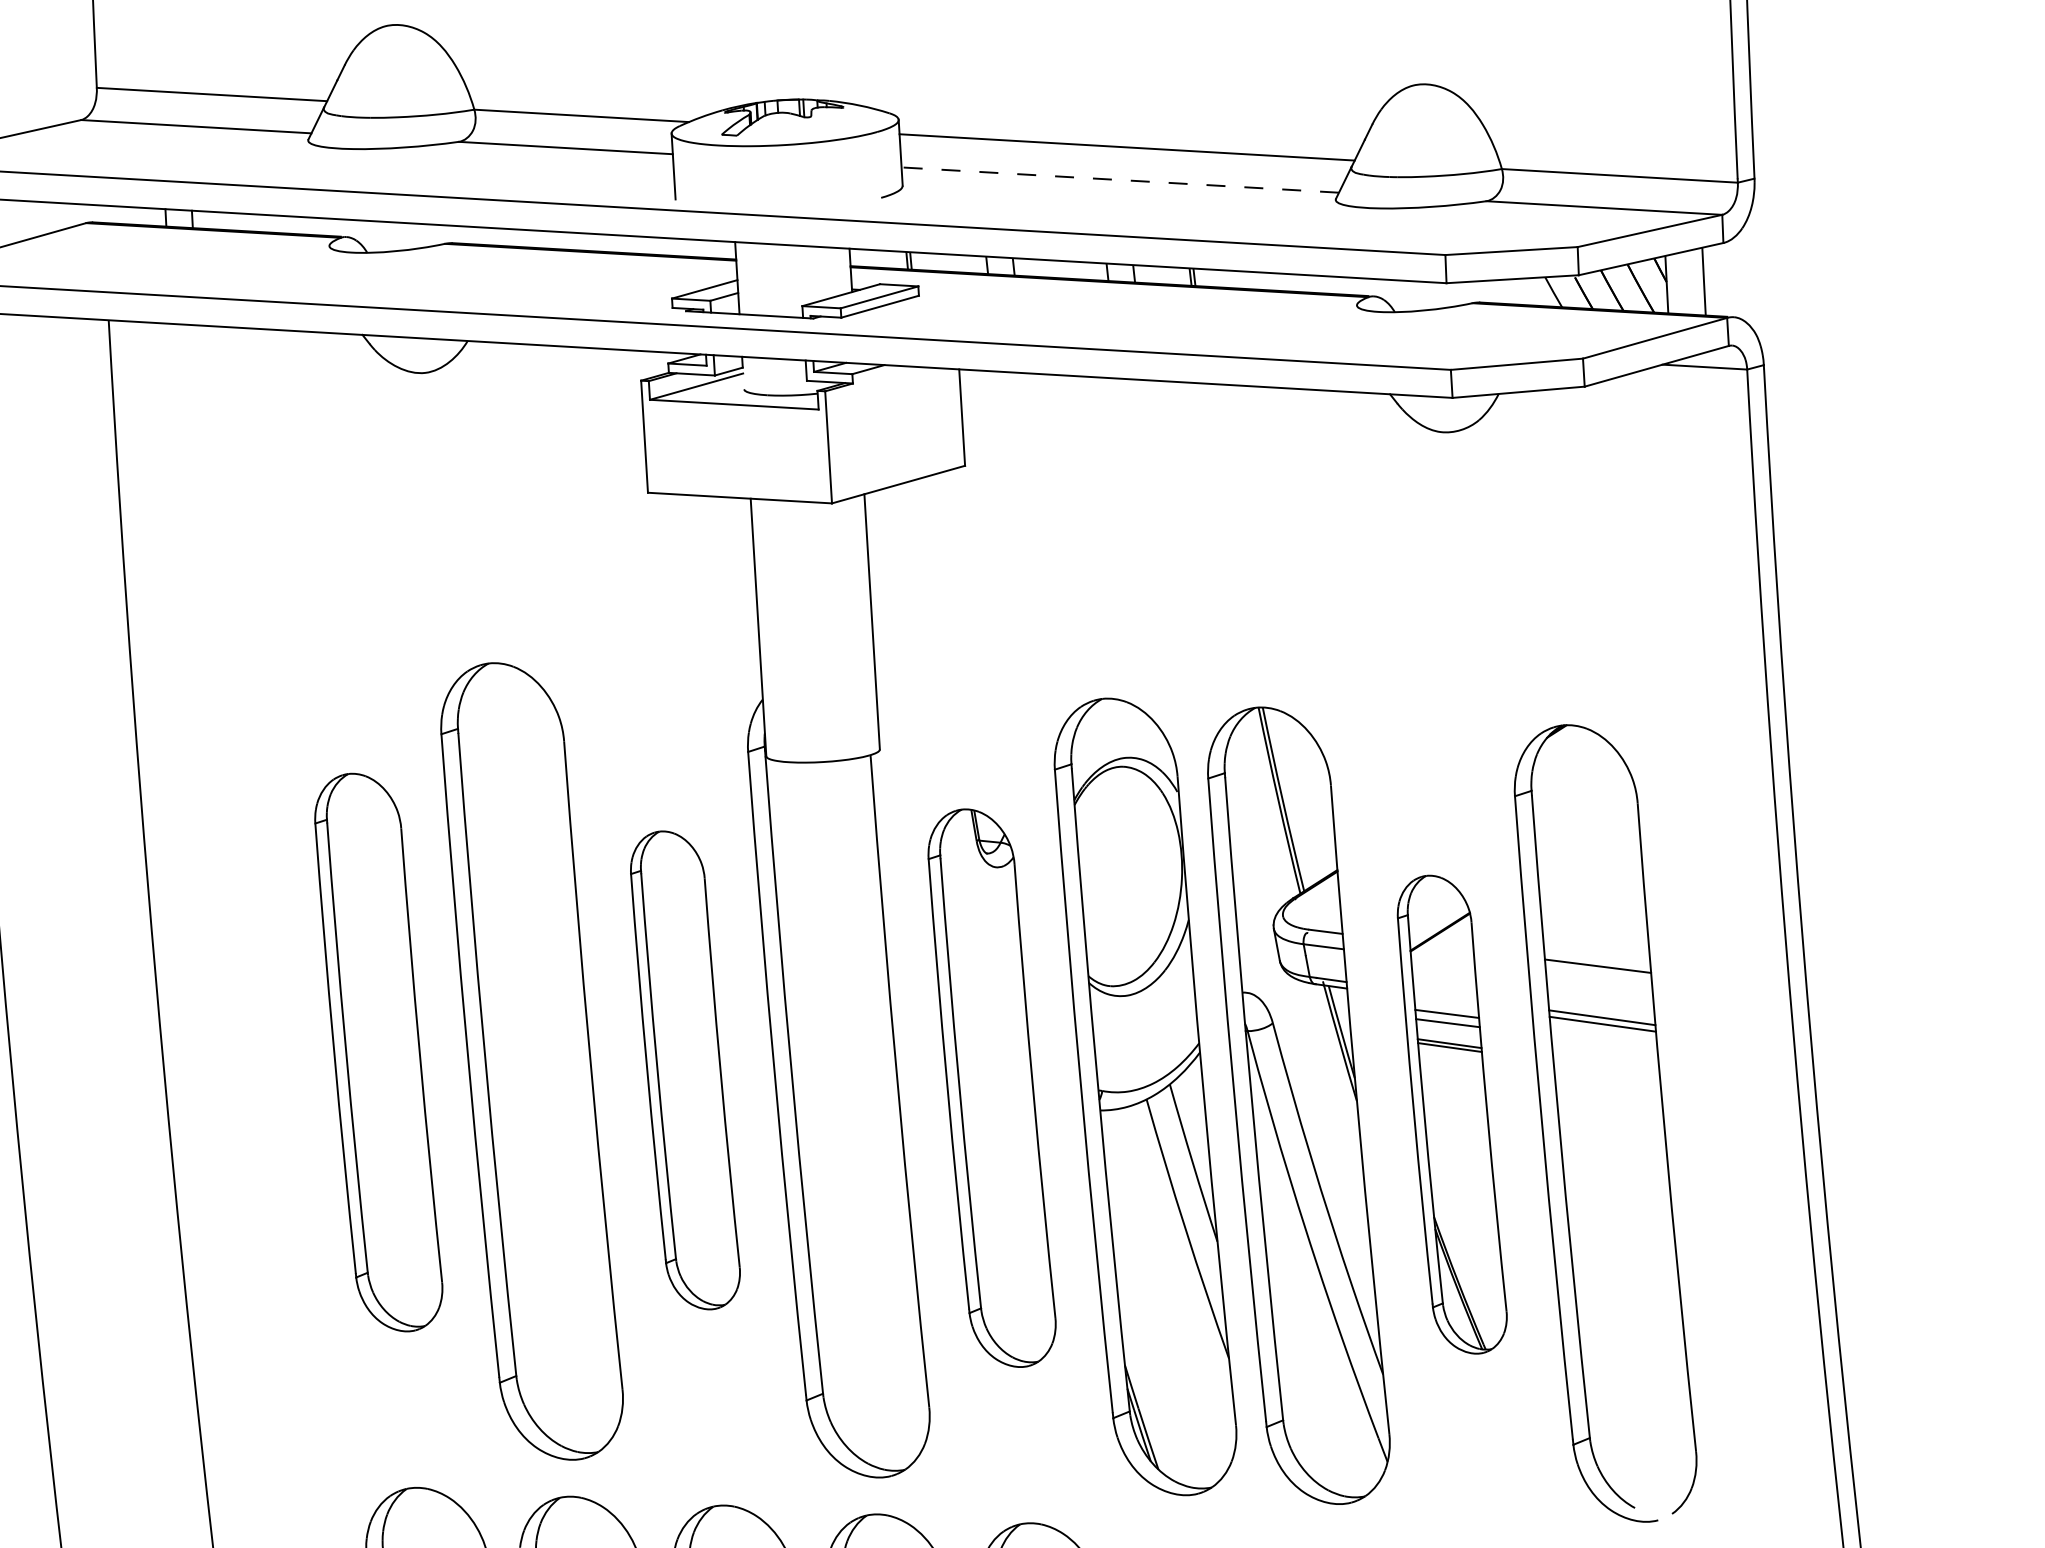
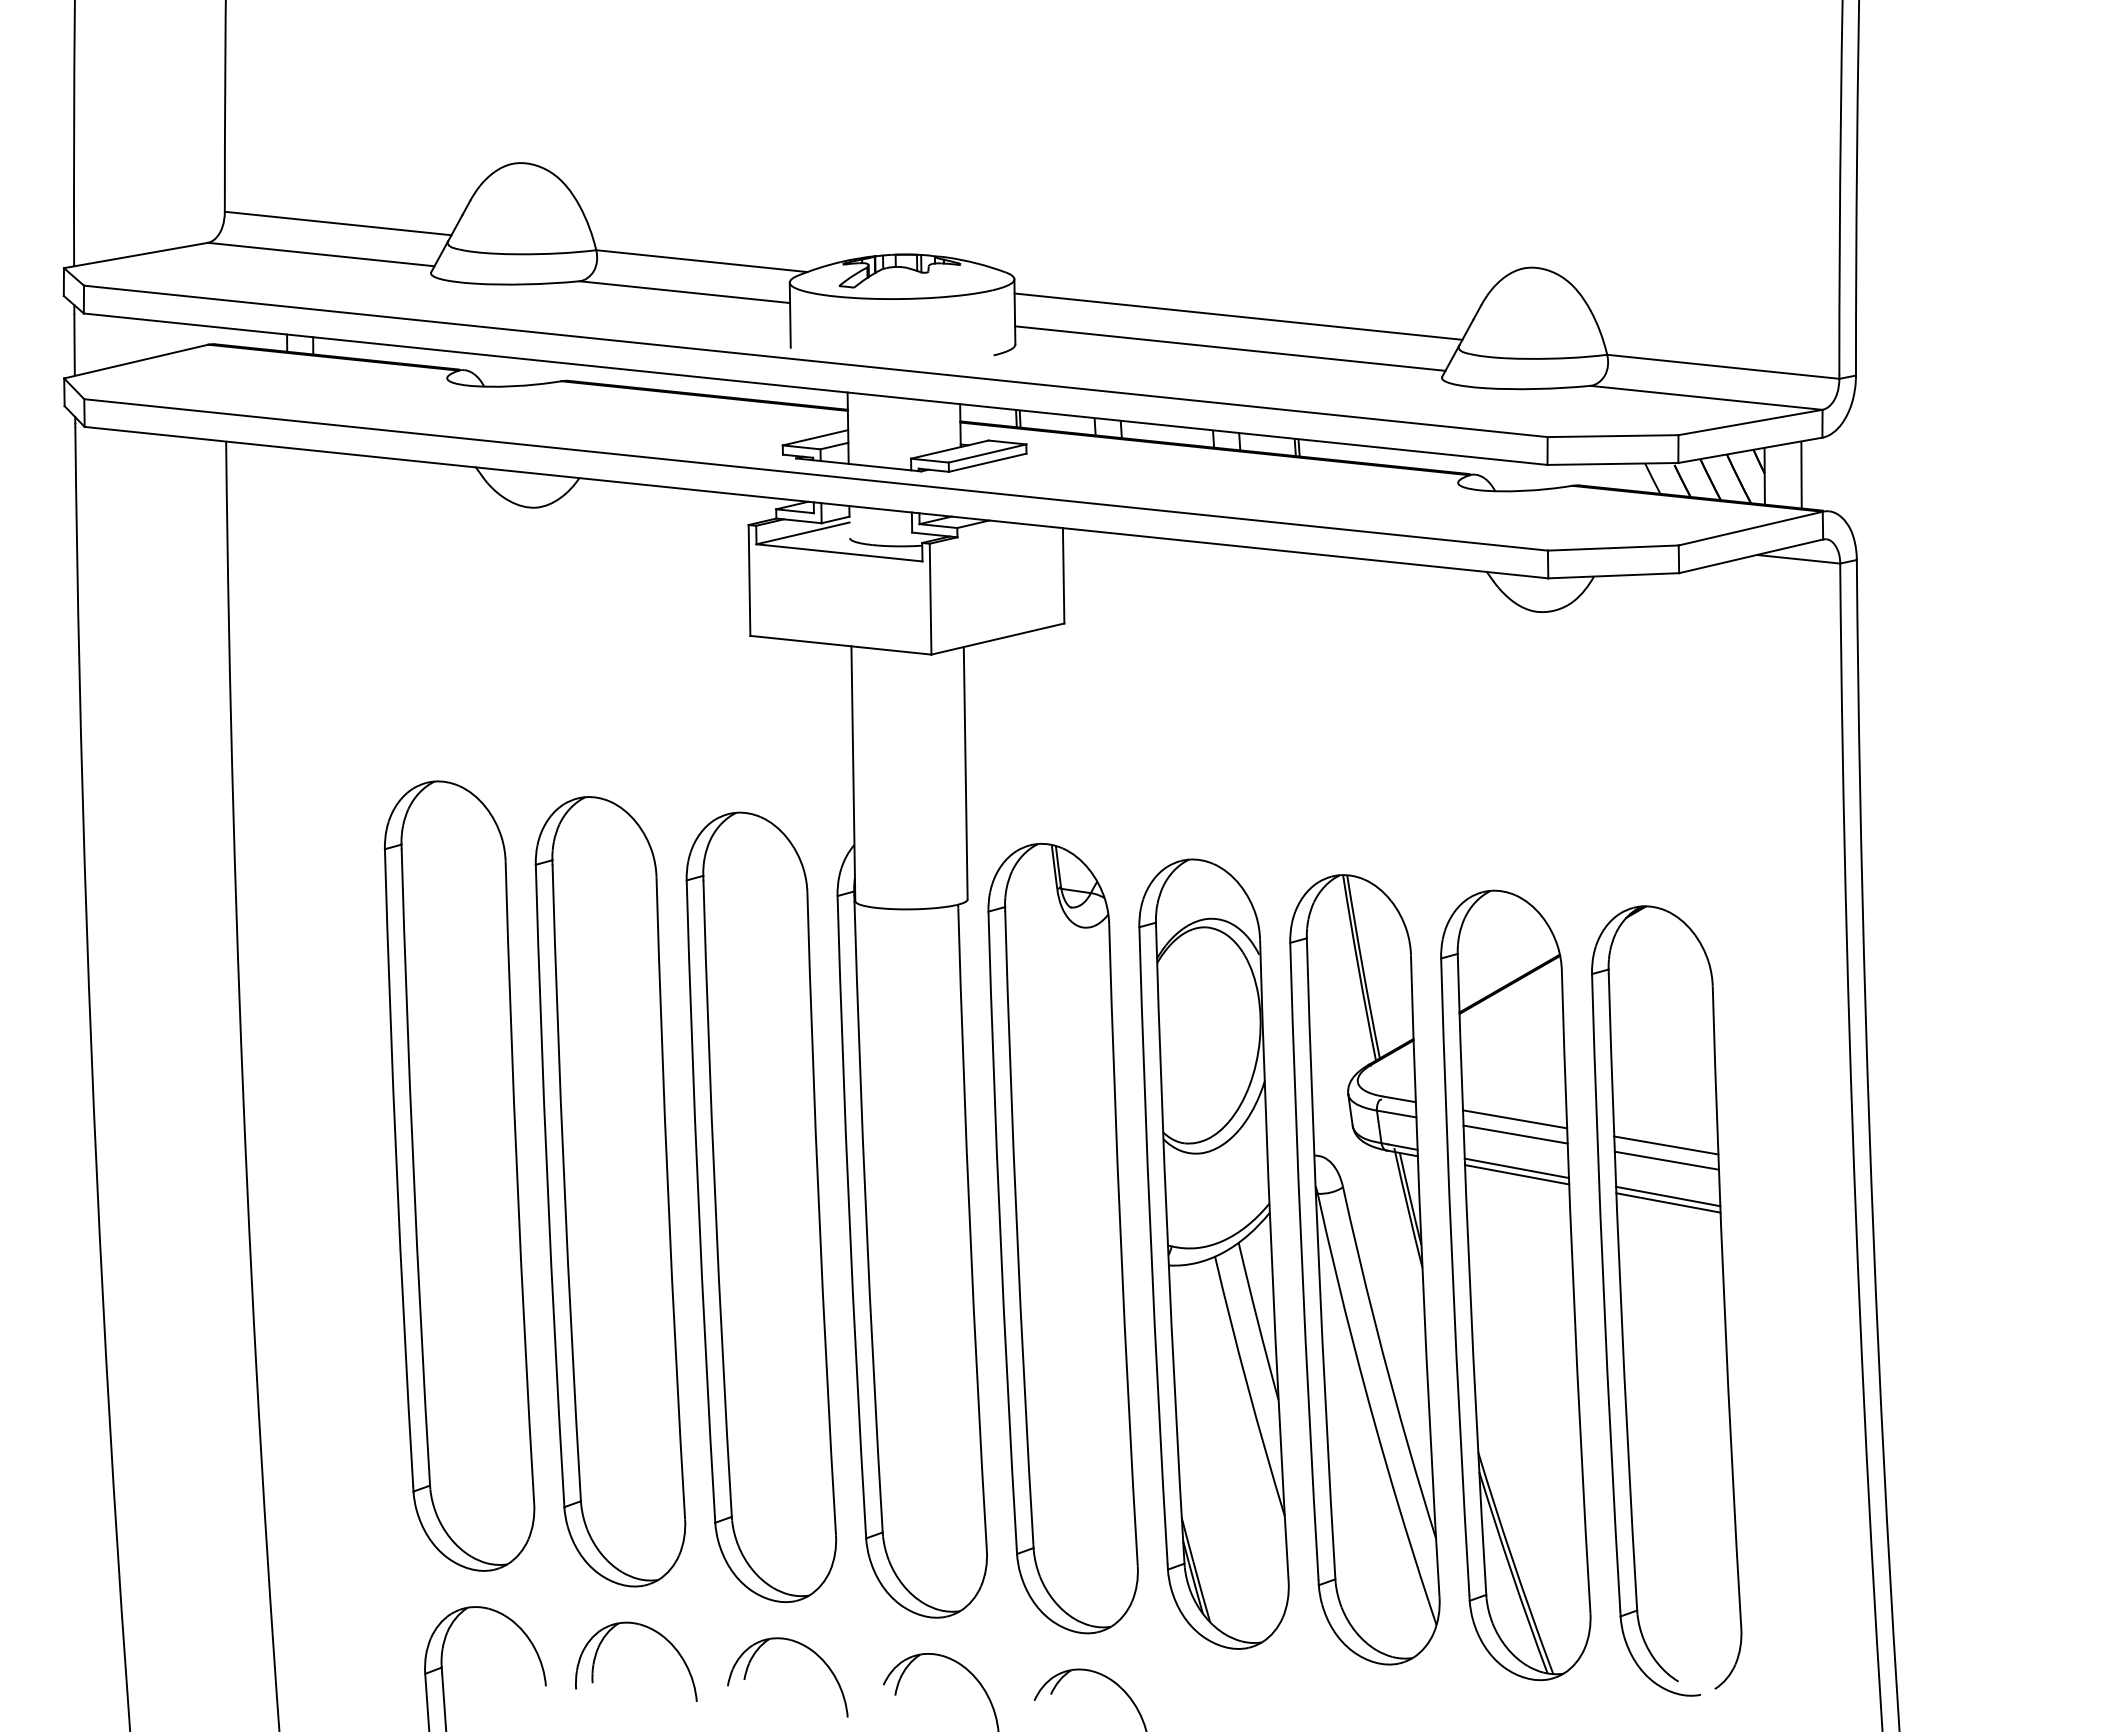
line: (1119, 180) -> (1229, 348), dashed -> solid
line: (1598, 981) -> (1666, 1160), added
part: (378, 1052) -> (459, 1175), size x1.43
part: (685, 1070) -> (761, 1207), size x1.67
part: (991, 1088) -> (1062, 1238), size x1.43
part: (1451, 1114) -> (1515, 1285), size x1.67

